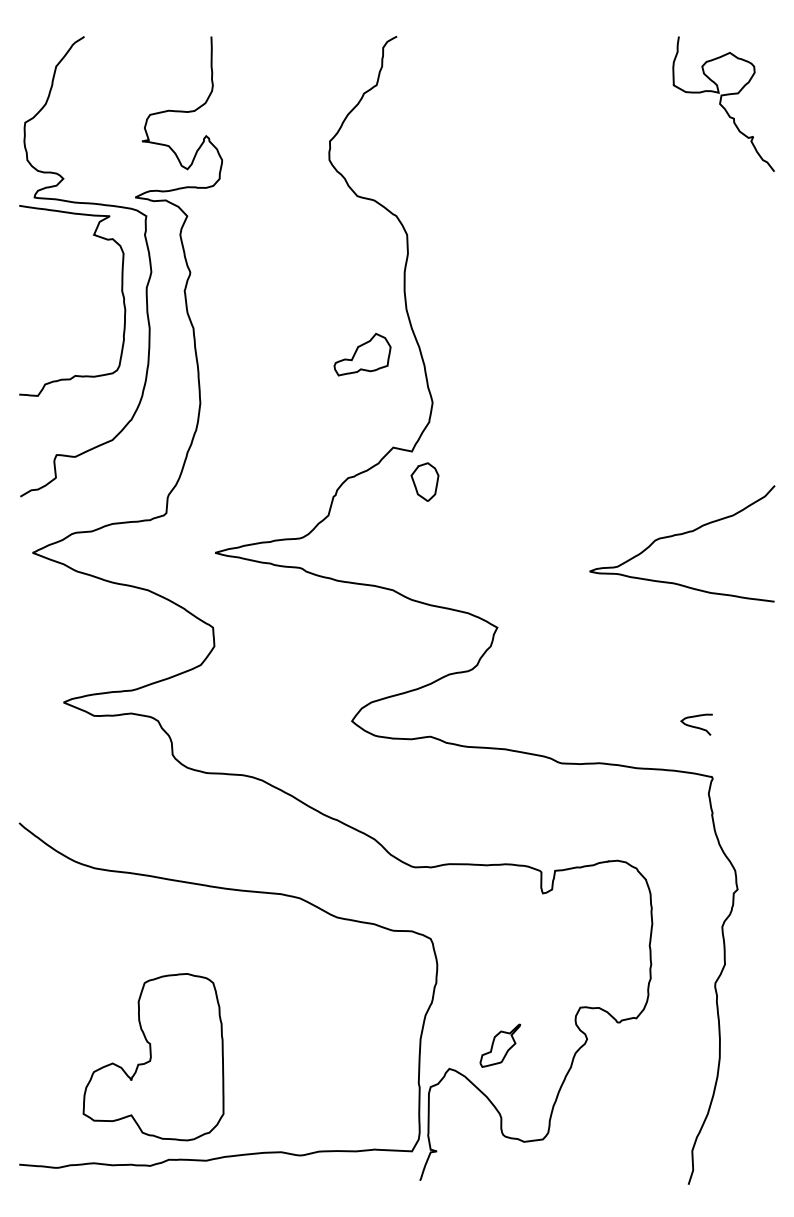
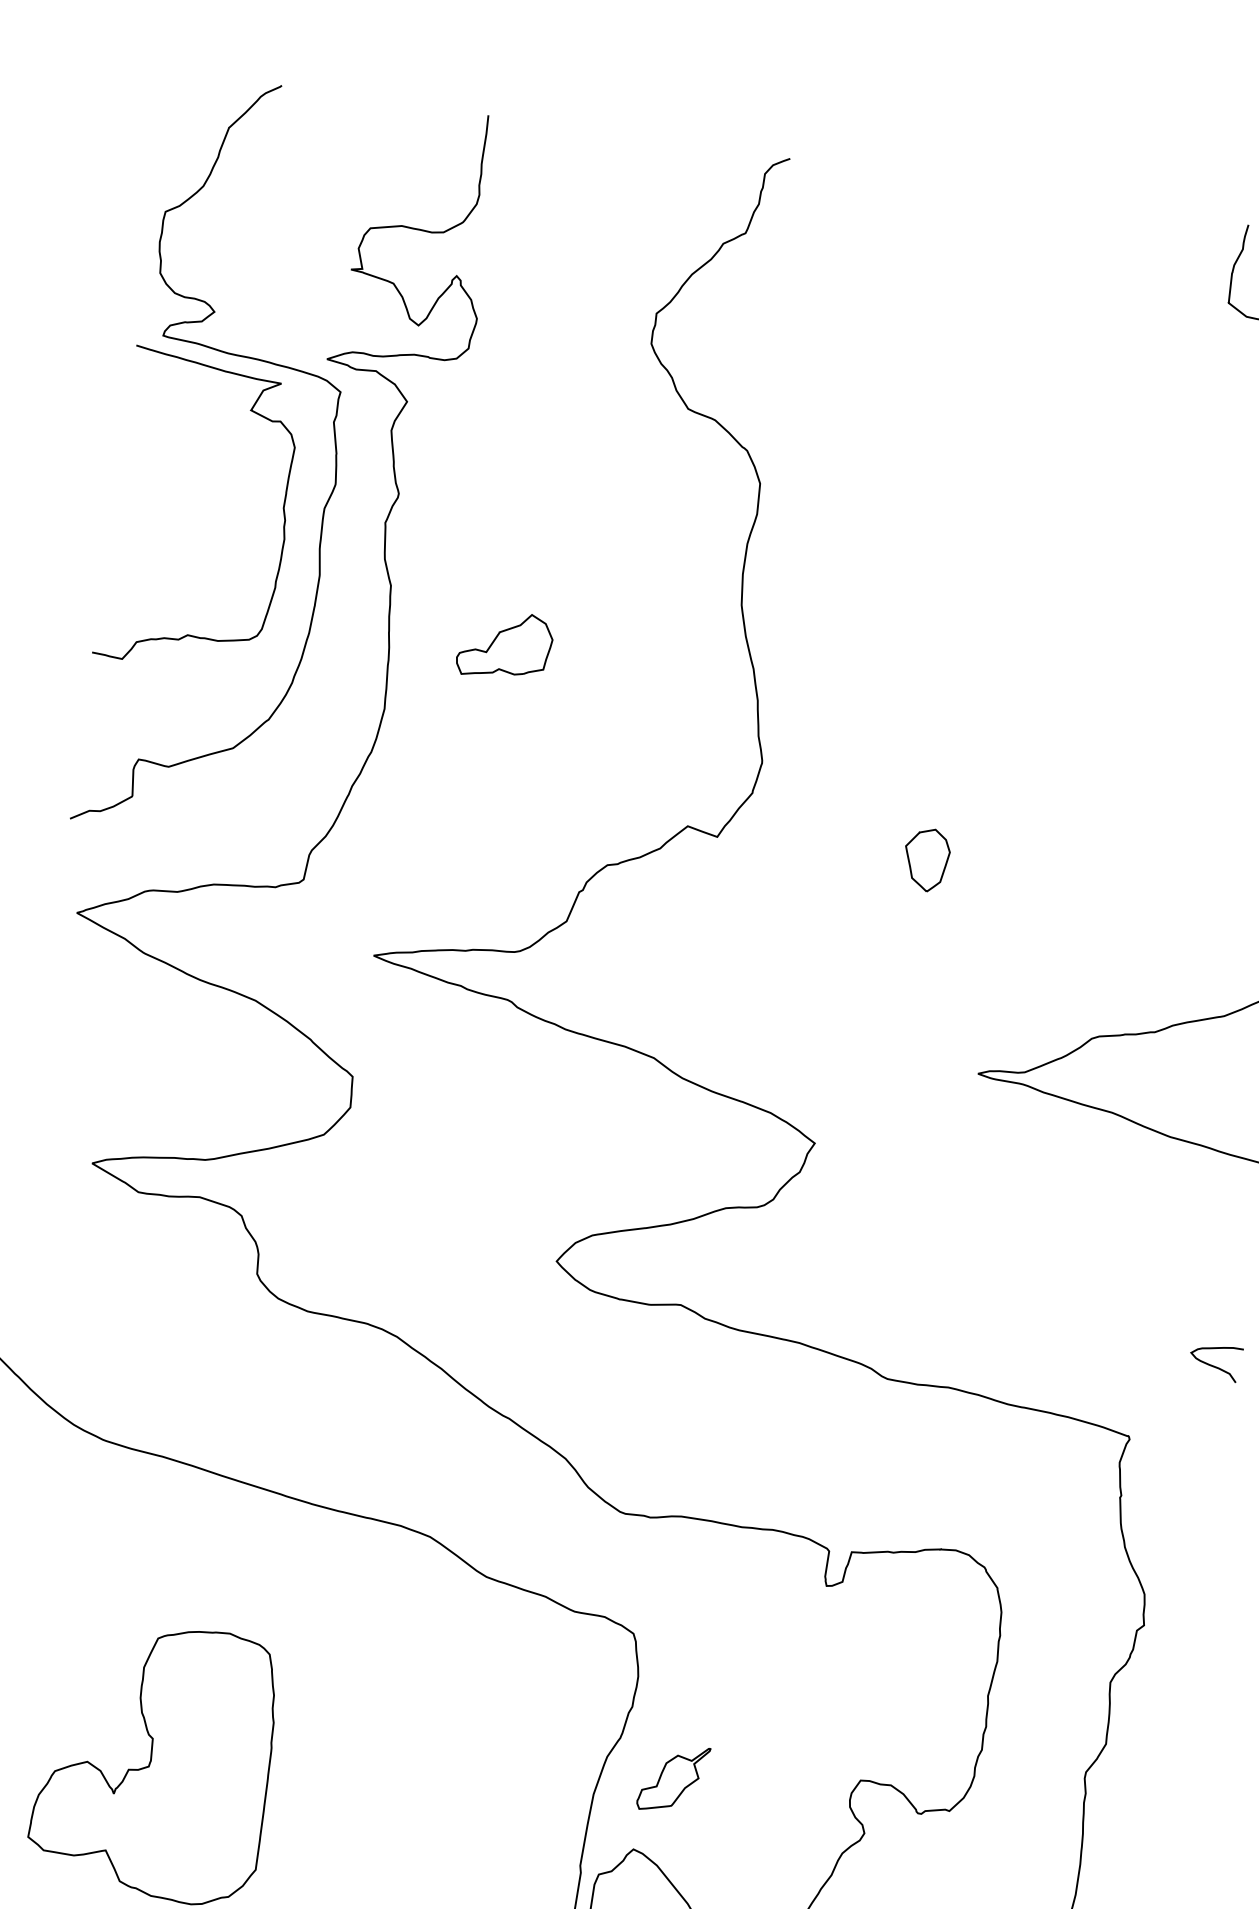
part: (362, 354) -> (505, 645), moved
part: (424, 481) -> (925, 858), moved
curve: (696, 726) -> (1214, 1364), moved
part: (500, 1045) -> (673, 1778), moved

